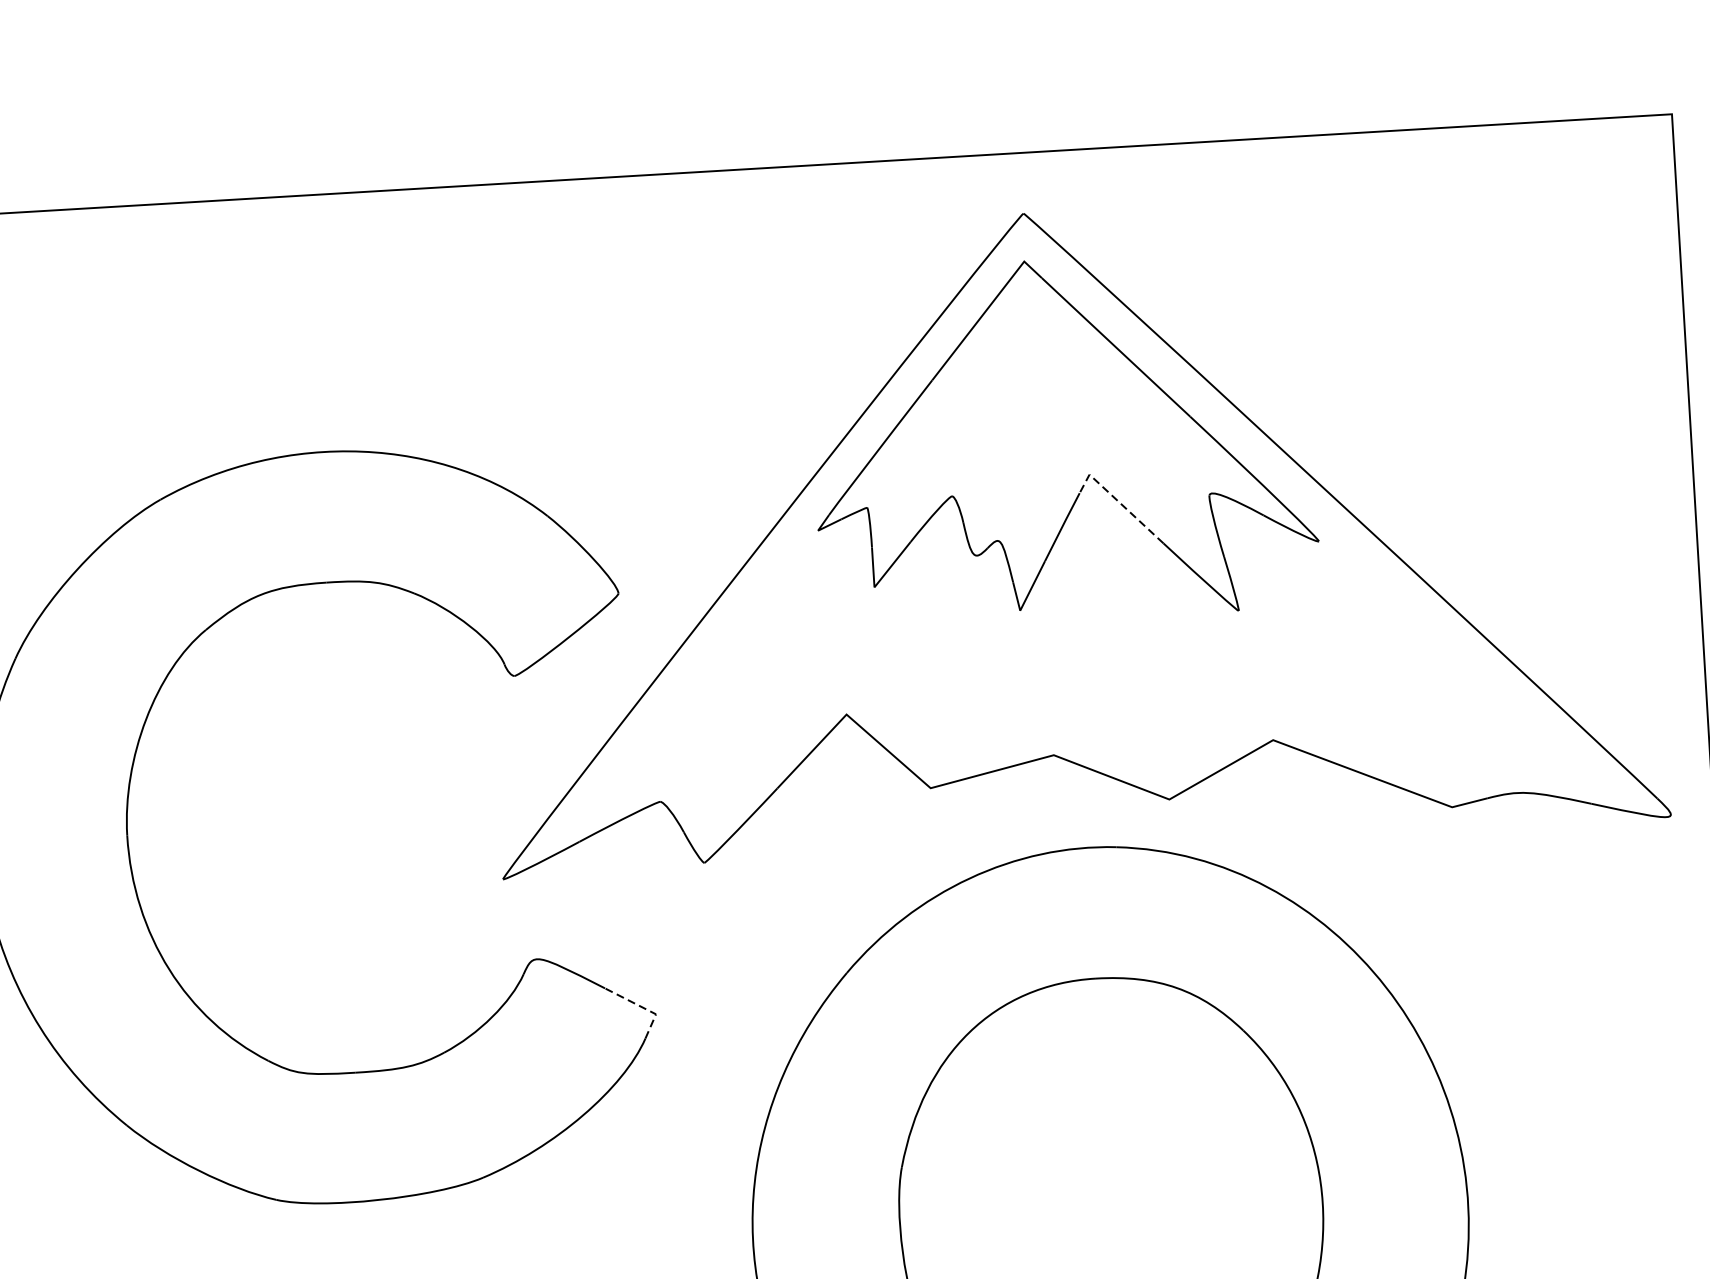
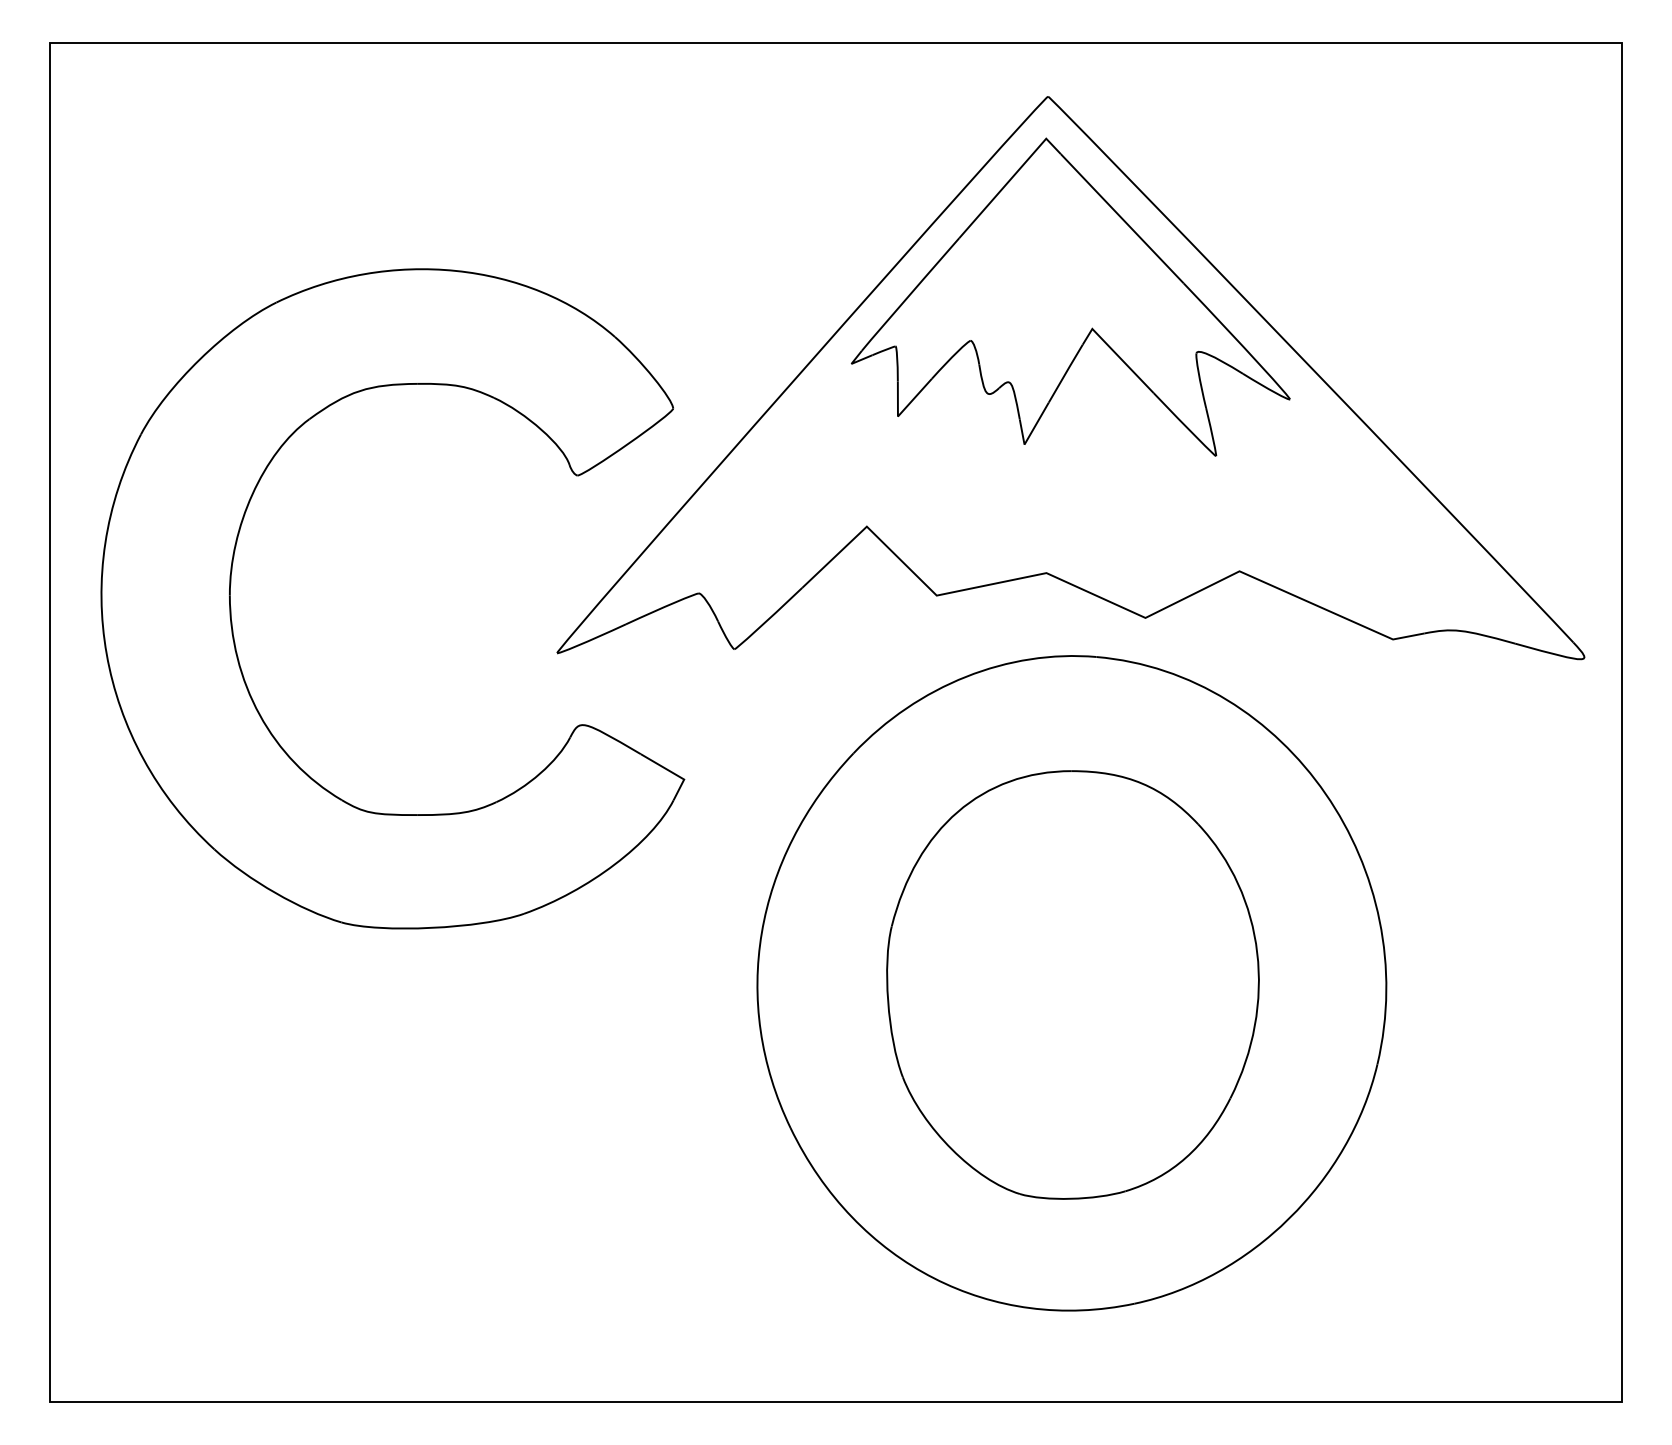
line: (1117, 500) -> (1115, 353), dashed -> solid
line: (643, 1008) -> (673, 773), dashed -> solid

